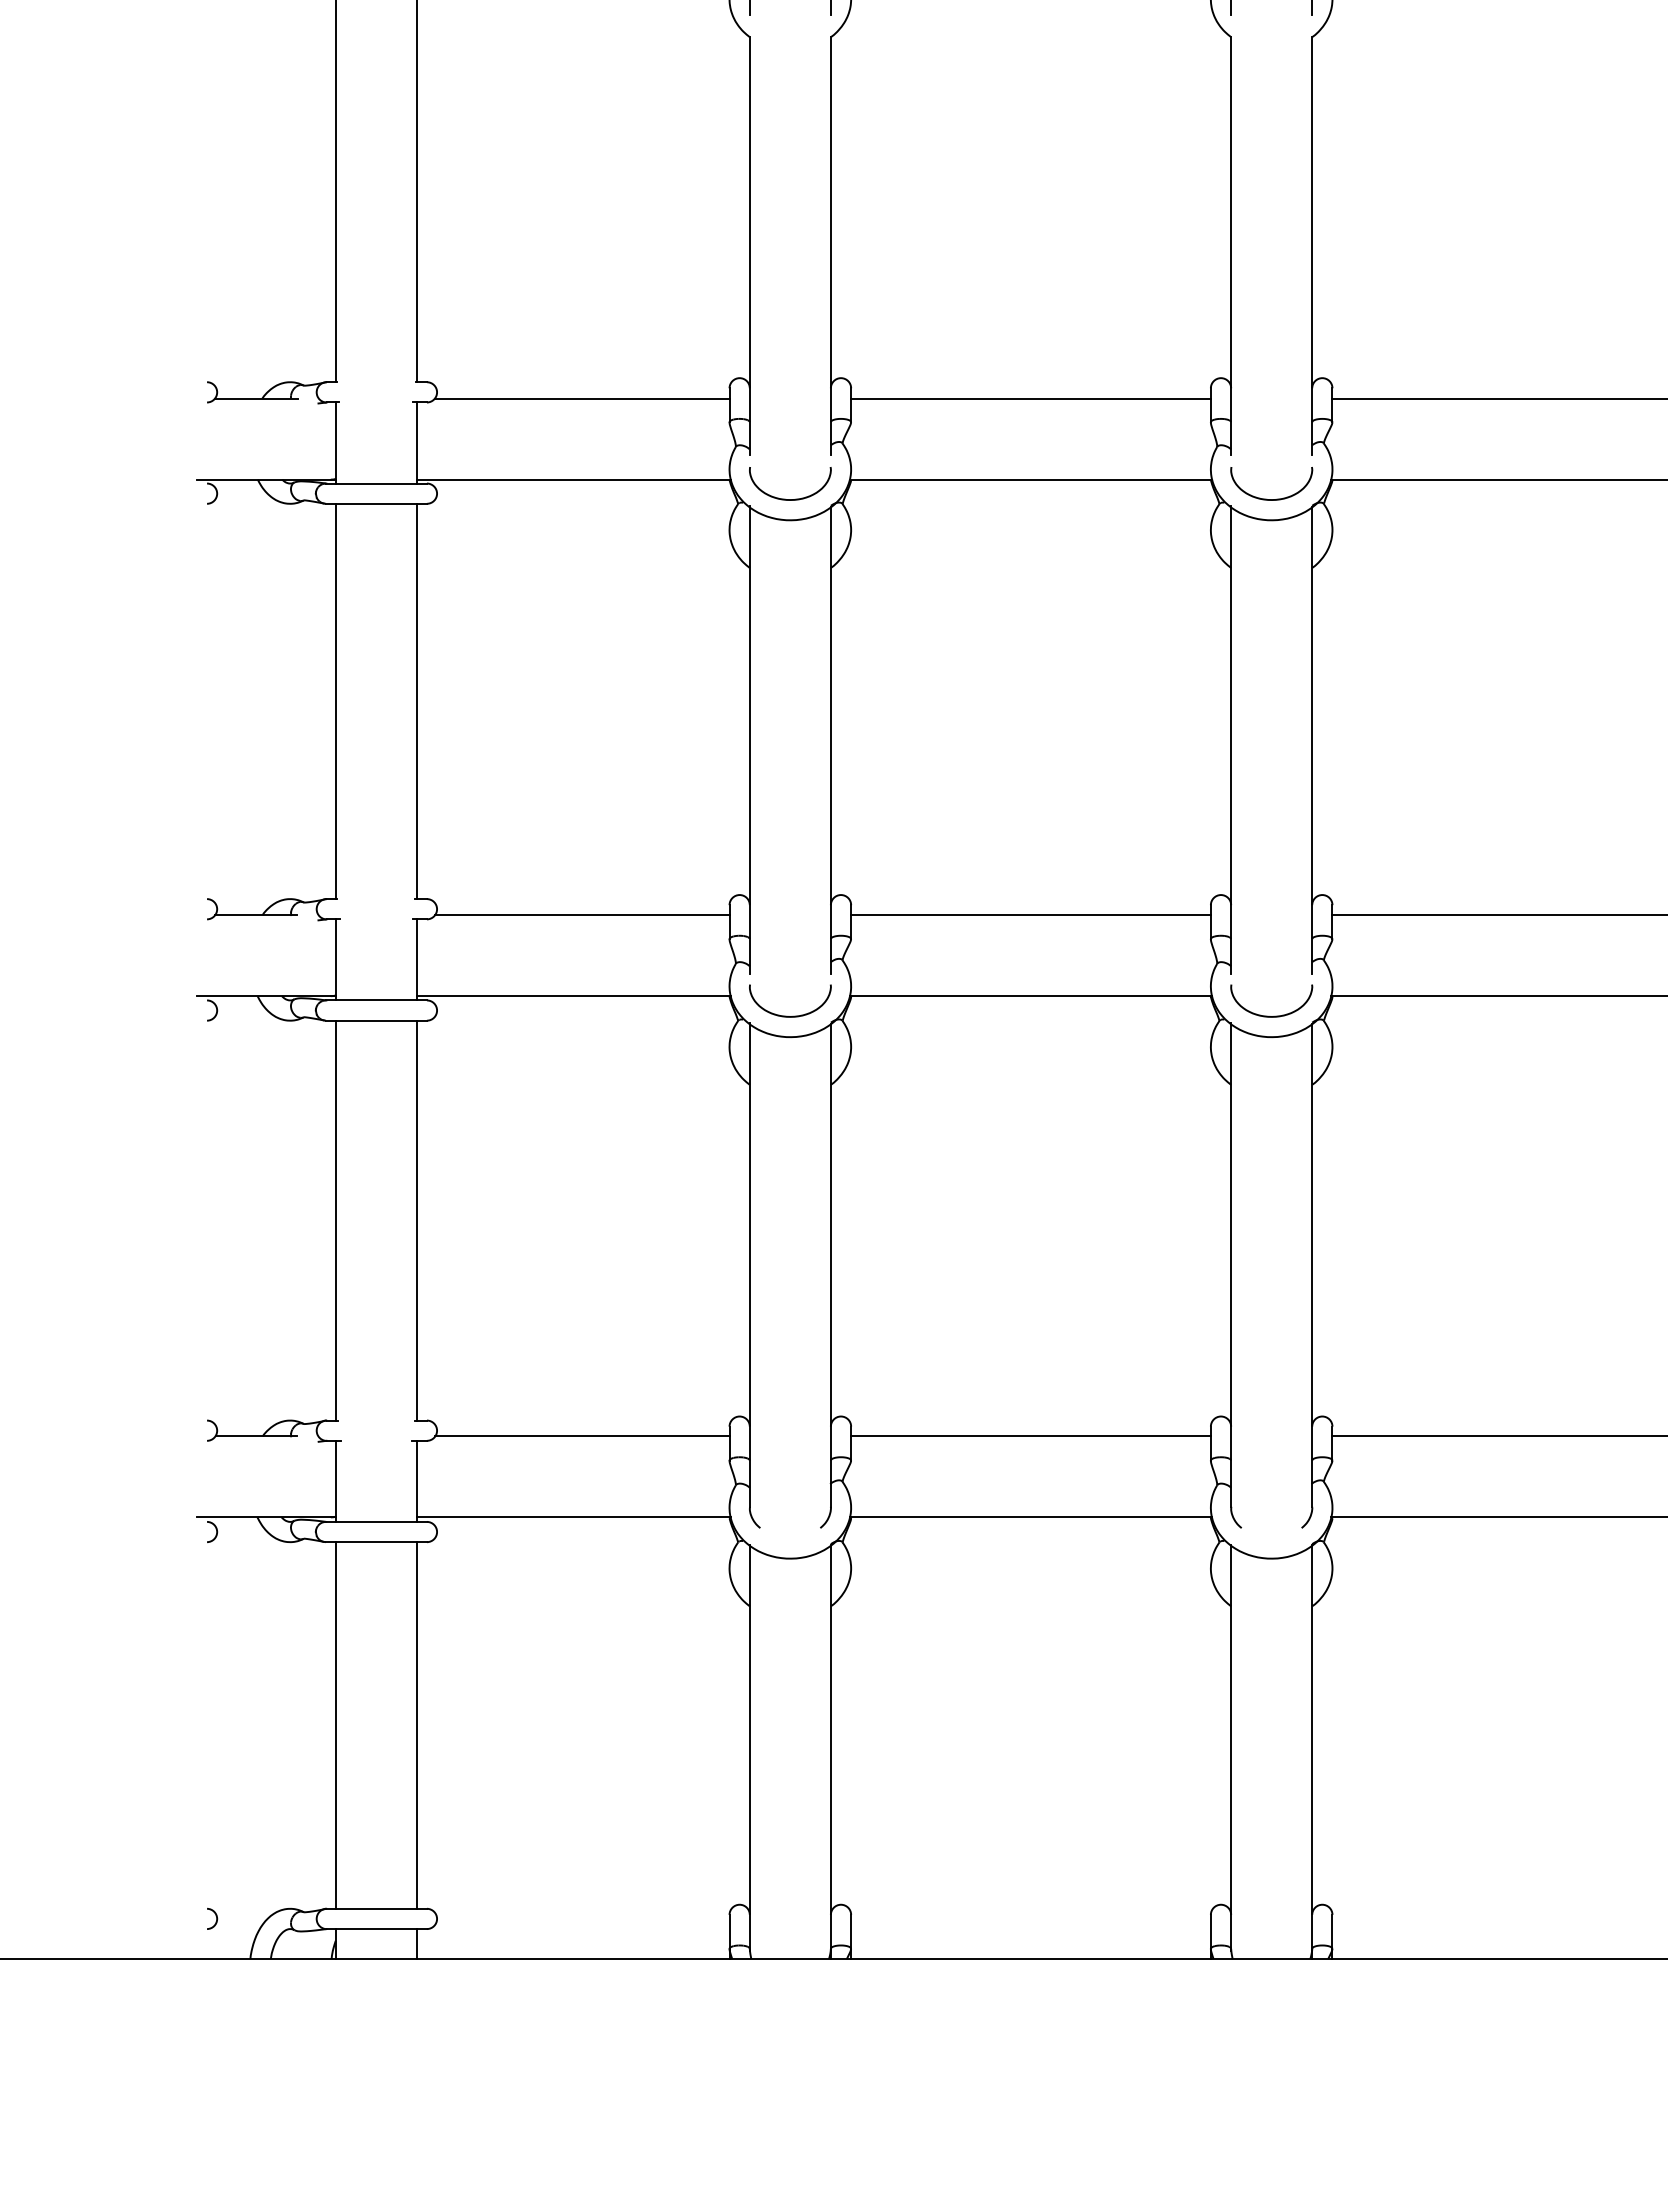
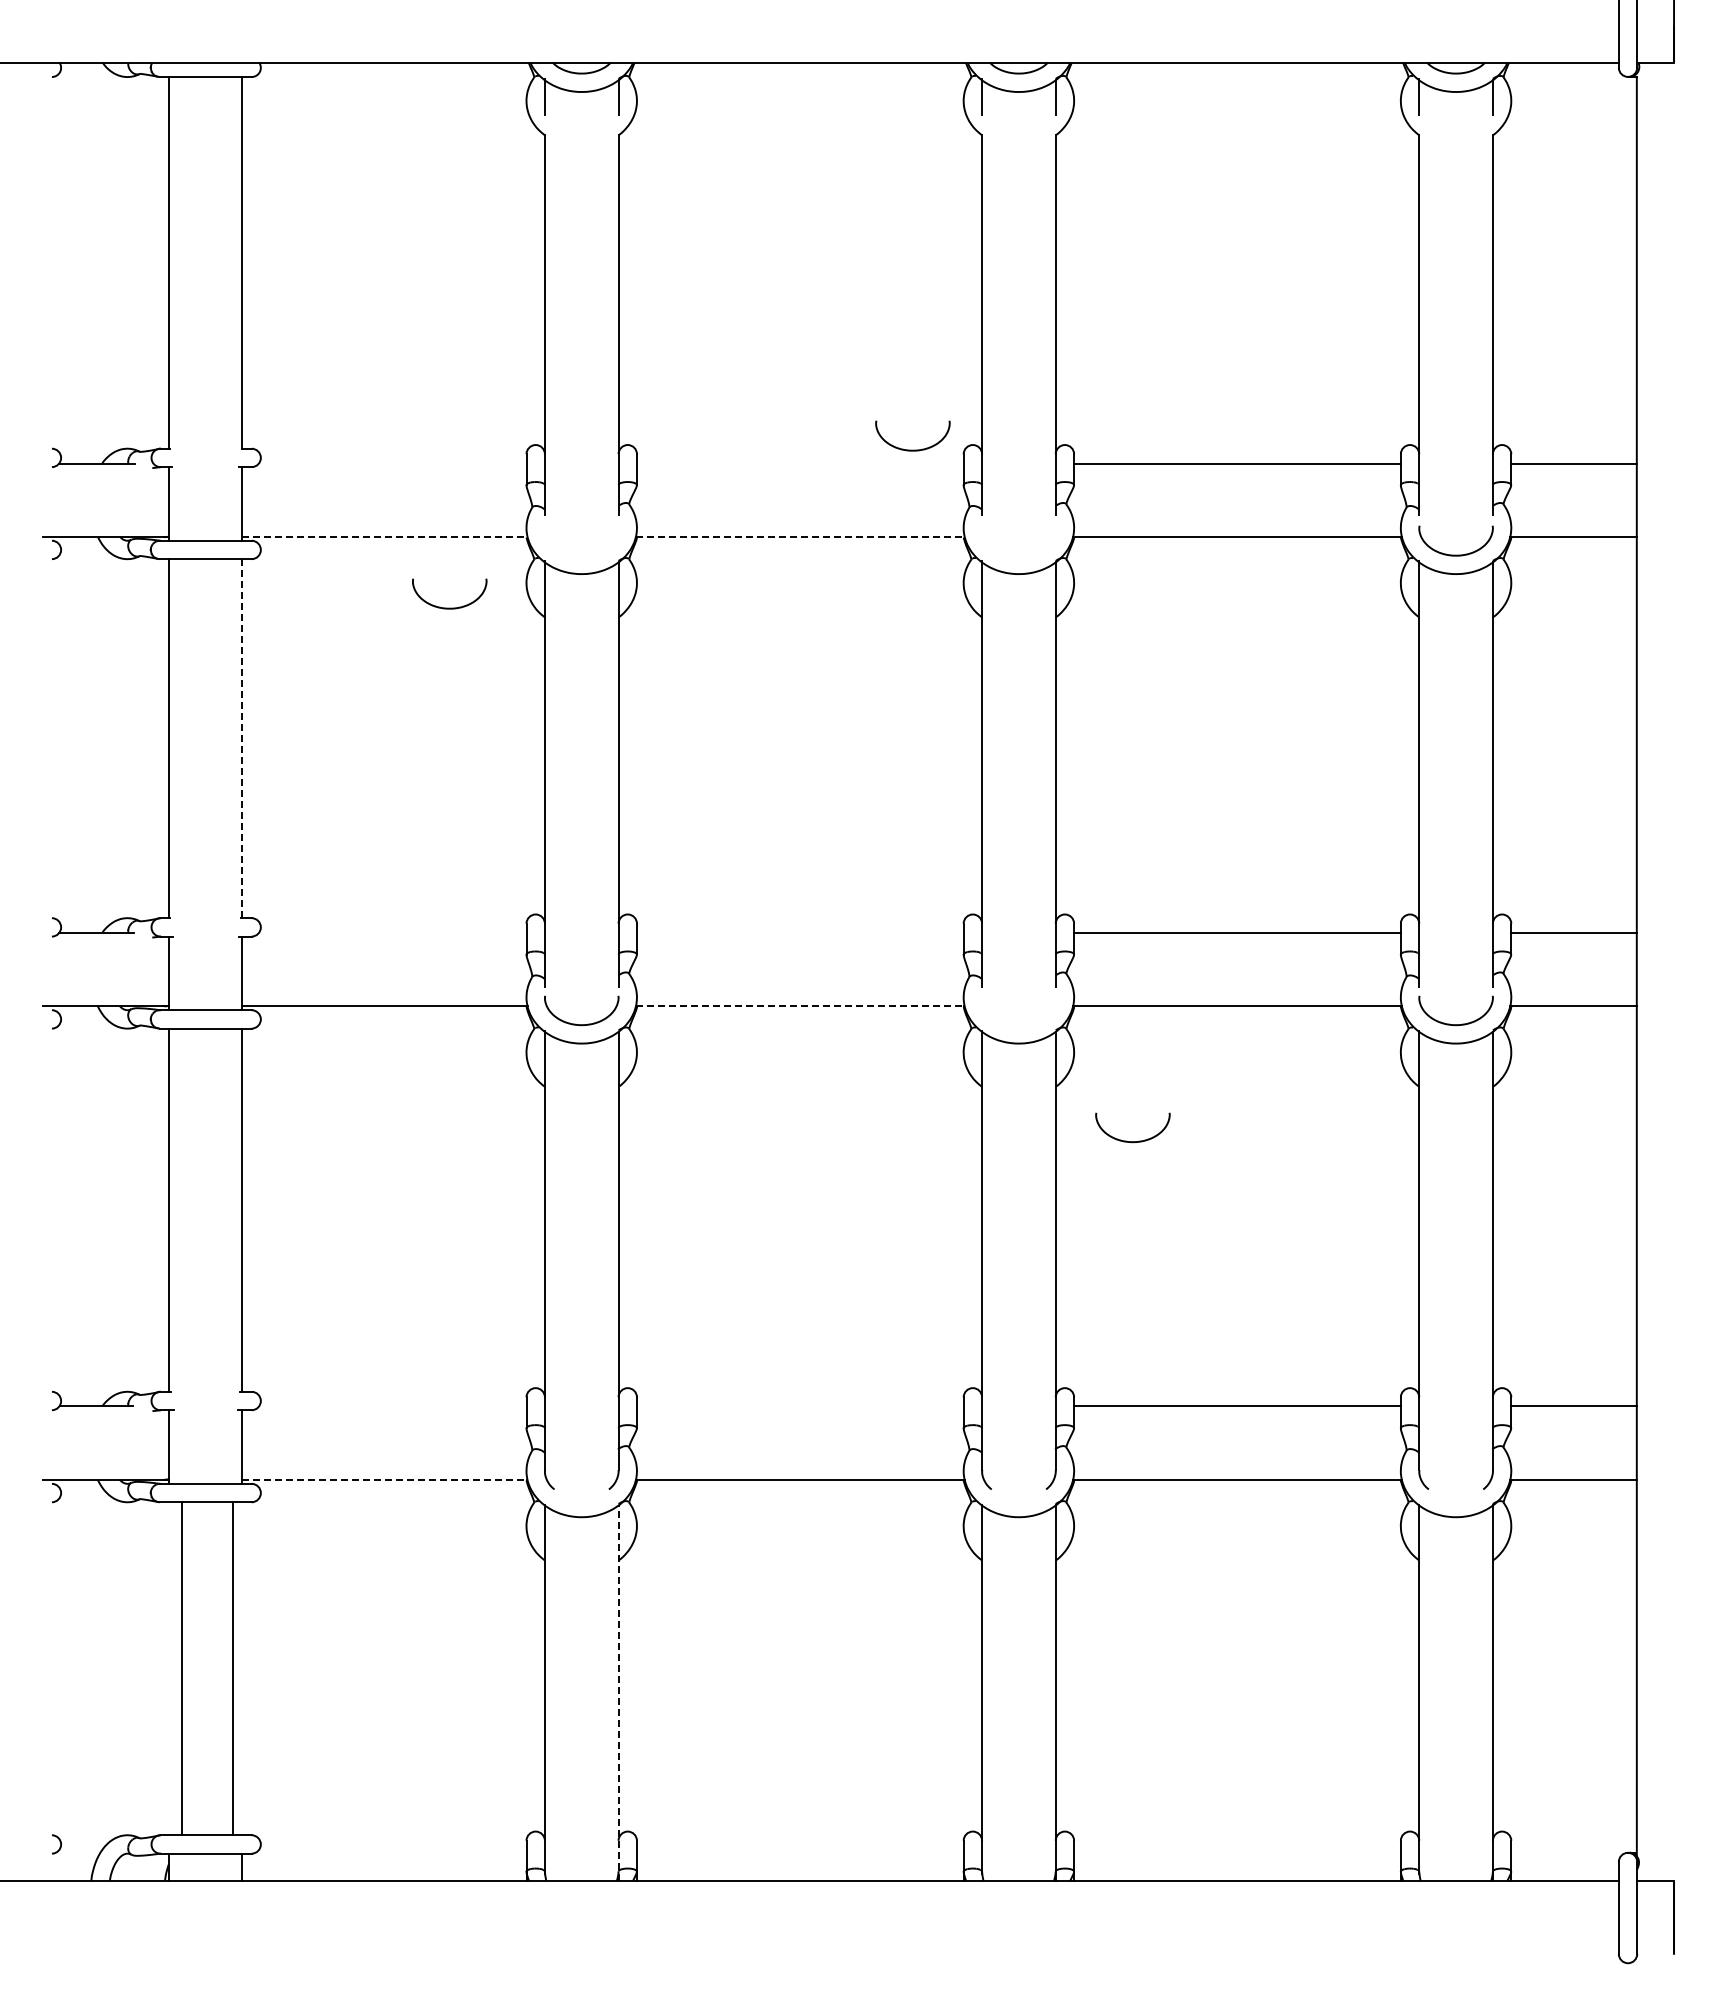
line: (582, 398) -> (392, 463), removed
line: (1030, 398) -> (799, 463), removed
line: (574, 479) -> (385, 537), solid -> dashed
line: (1031, 479) -> (800, 537), solid -> dashed
curve: (790, 498) -> (449, 607), moved
curve: (1271, 498) -> (912, 449), moved
line: (416, 701) -> (242, 738), solid -> dashed
line: (582, 914) -> (392, 932), removed
line: (1030, 914) -> (799, 932), removed
line: (1031, 996) -> (800, 1006), solid -> dashed
curve: (1271, 1016) -> (1132, 1141), moved
line: (582, 1436) -> (392, 1406), removed
line: (1030, 1436) -> (799, 1406), removed
line: (574, 1517) -> (385, 1479), solid -> dashed
line: (335, 1725) -> (232, 1668), moved
line: (416, 1725) -> (182, 1668), moved
line: (830, 1752) -> (618, 1693), solid -> dashed

